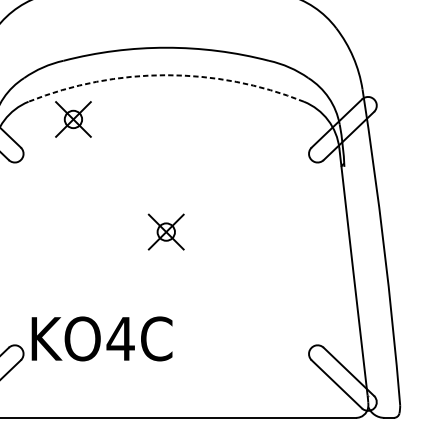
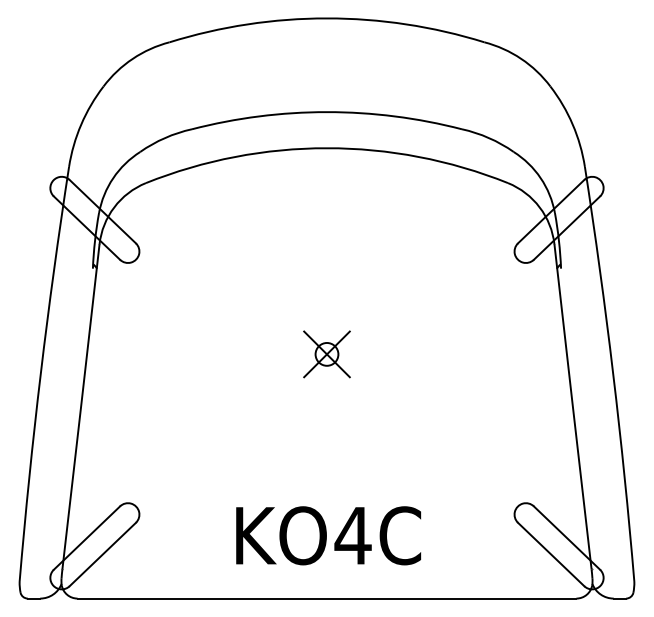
arc: (166, 75) -> (327, 148), dashed -> solid
part: (73, 119) -> (204, 206), removed
text: (102, 338) -> (328, 535), moved

